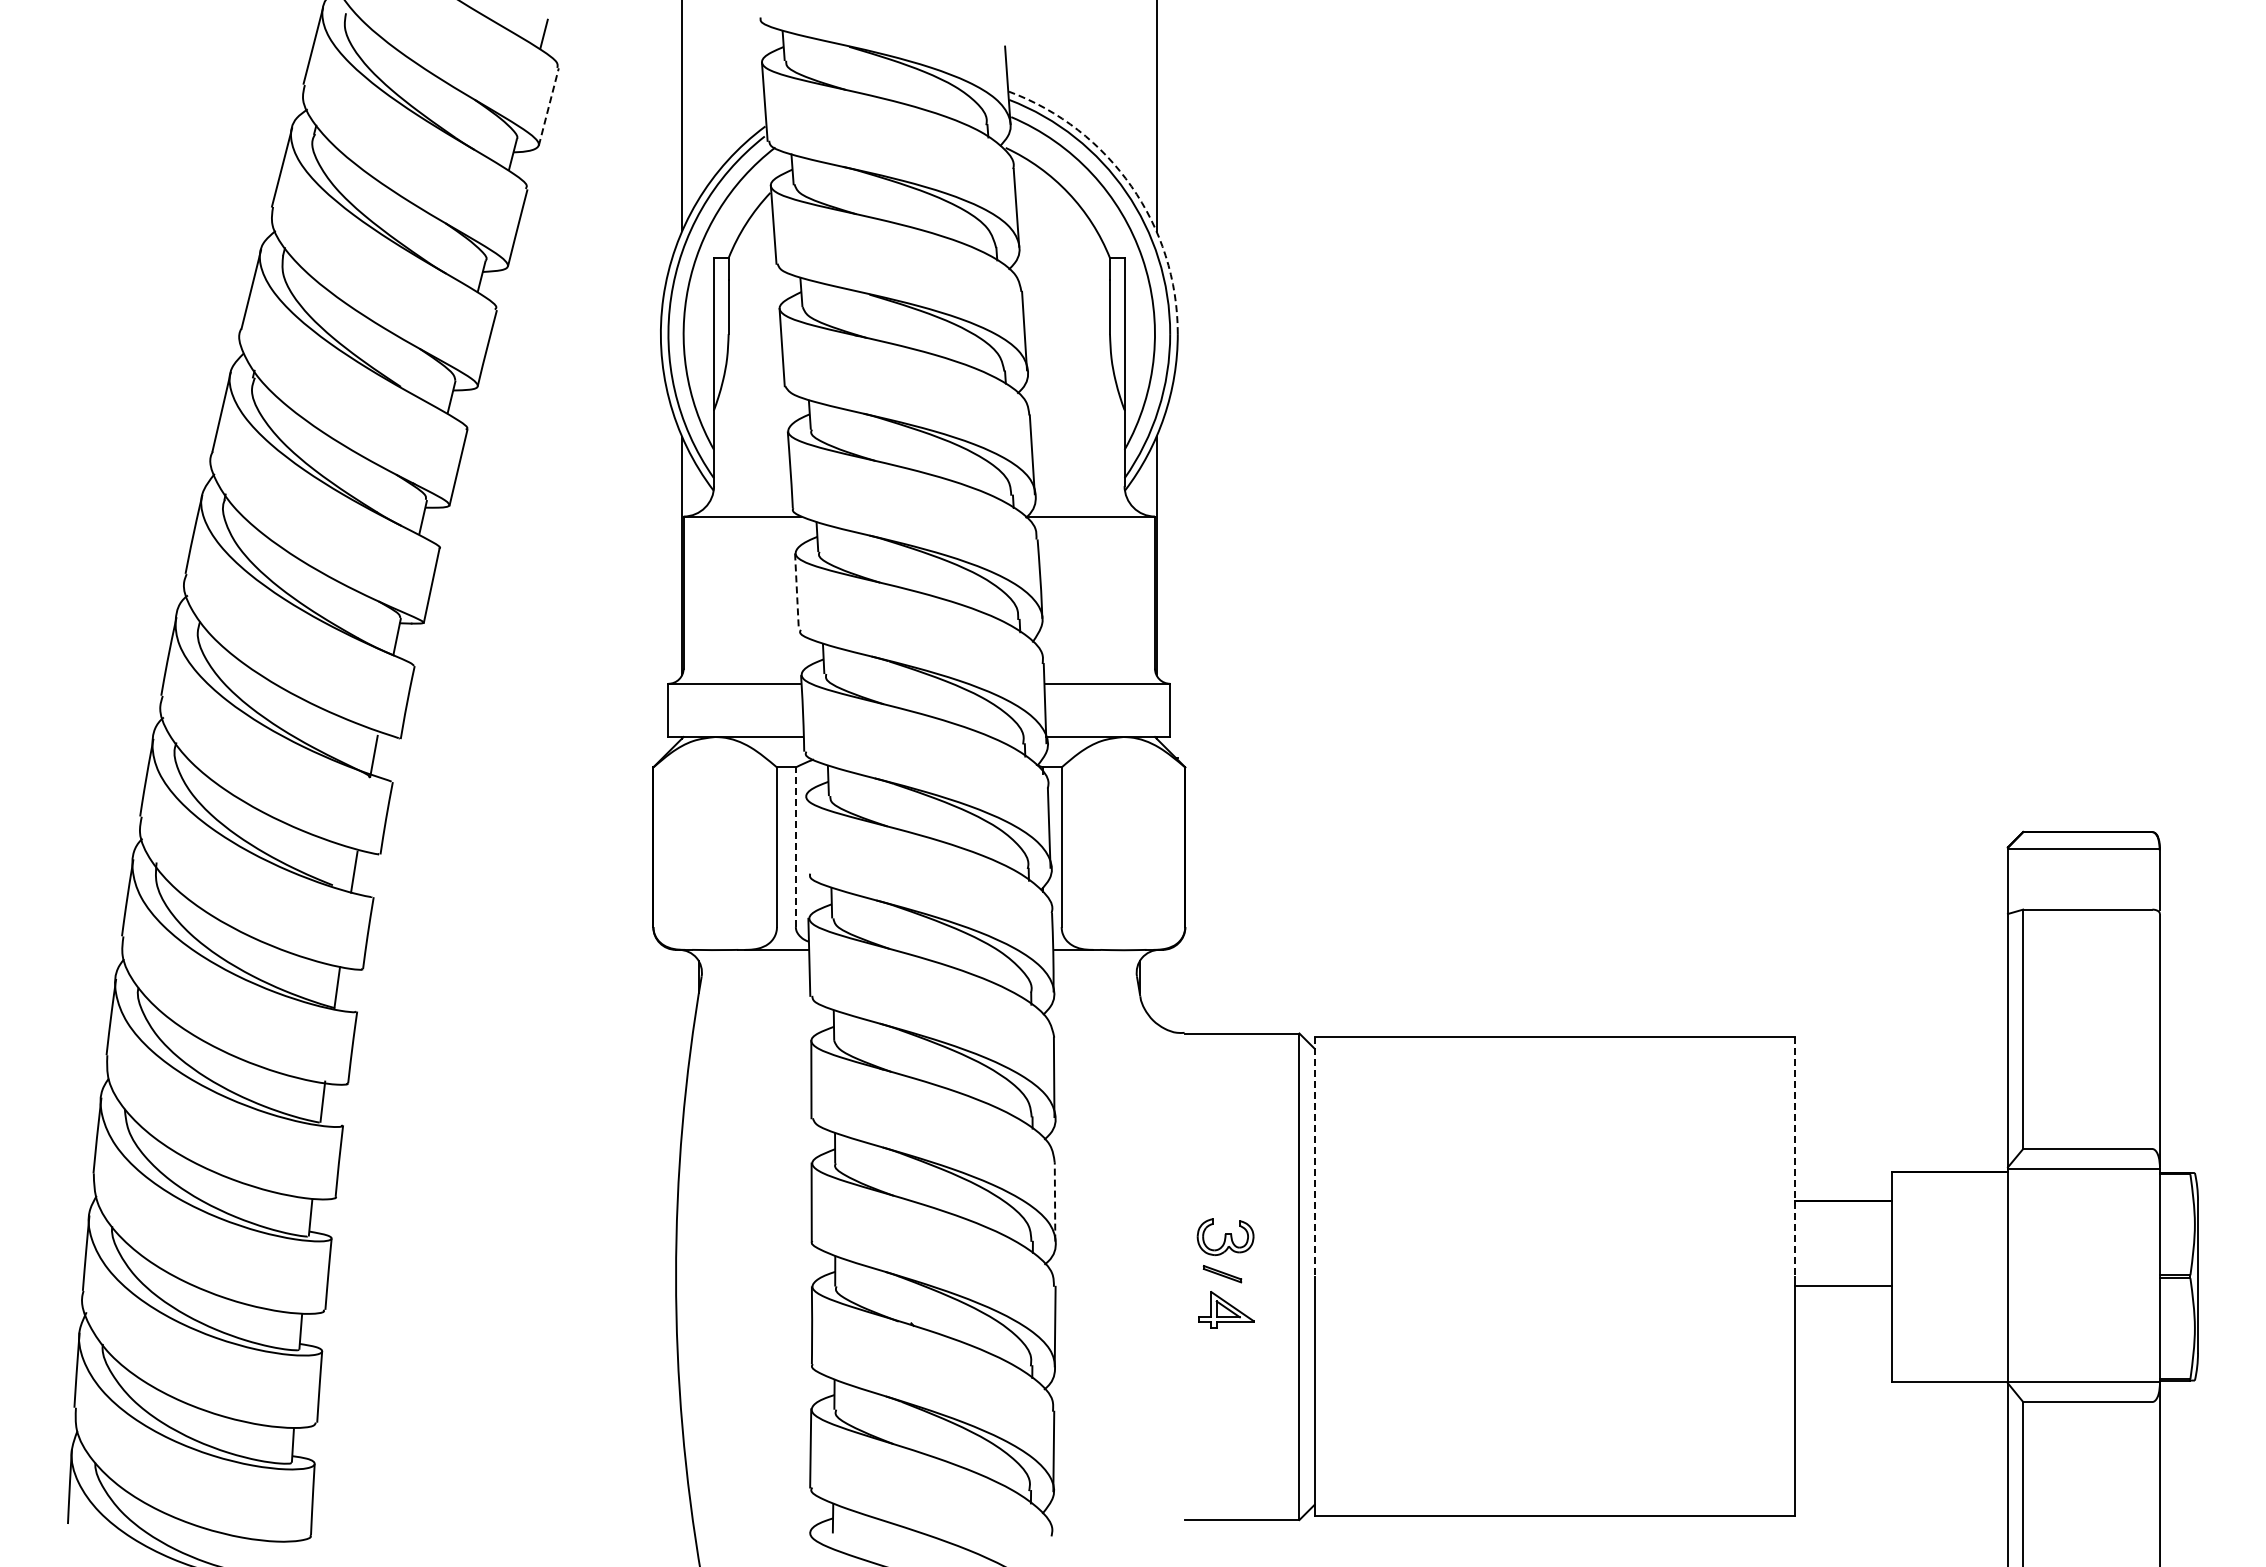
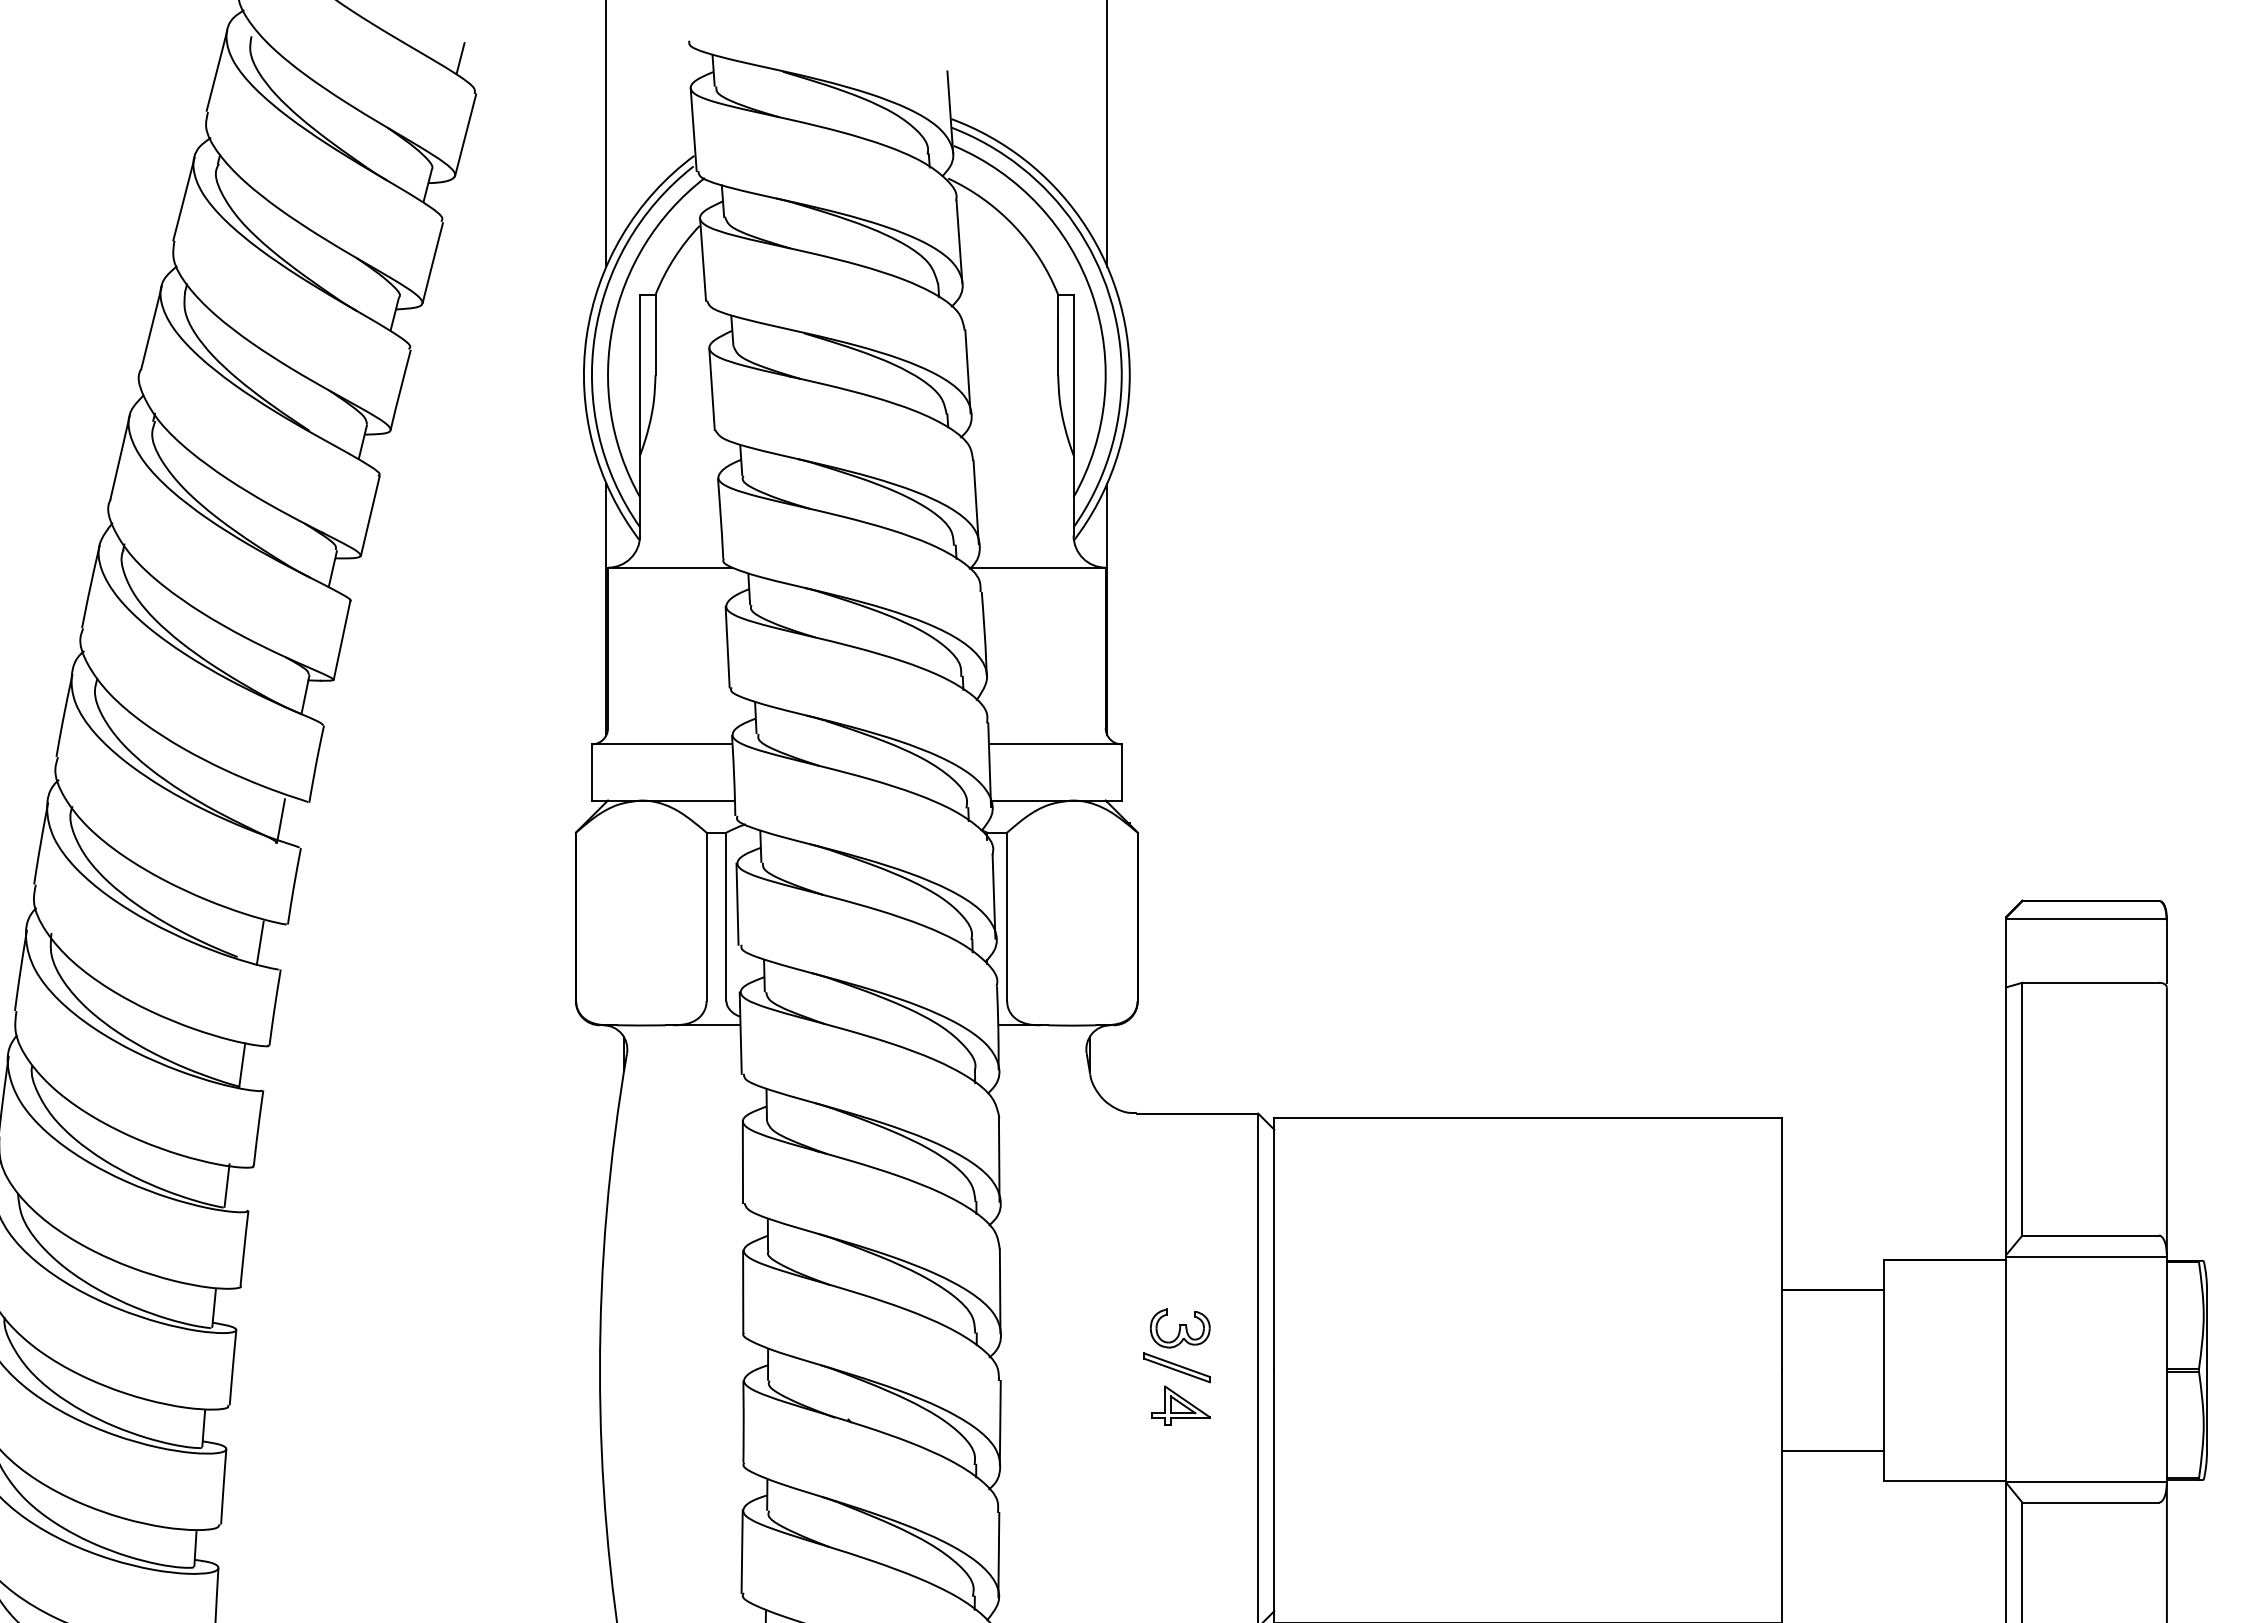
line: (548, 106) -> (465, 134), dashed -> solid
arc: (1131, 186) -> (1080, 219), dashed -> solid
line: (796, 592) -> (727, 647), dashed -> solid
line: (806, 834) -> (737, 903), added
line: (795, 847) -> (726, 917), dashed -> solid
line: (1314, 1157) -> (1274, 1244), dashed -> solid
line: (1795, 1157) -> (1782, 1244), dashed -> solid
line: (1055, 1201) -> (1000, 1290), dashed -> solid
part: (1222, 1273) -> (1176, 1366), size x1.67
line: (1843, 1285) -> (1832, 1450), moved

